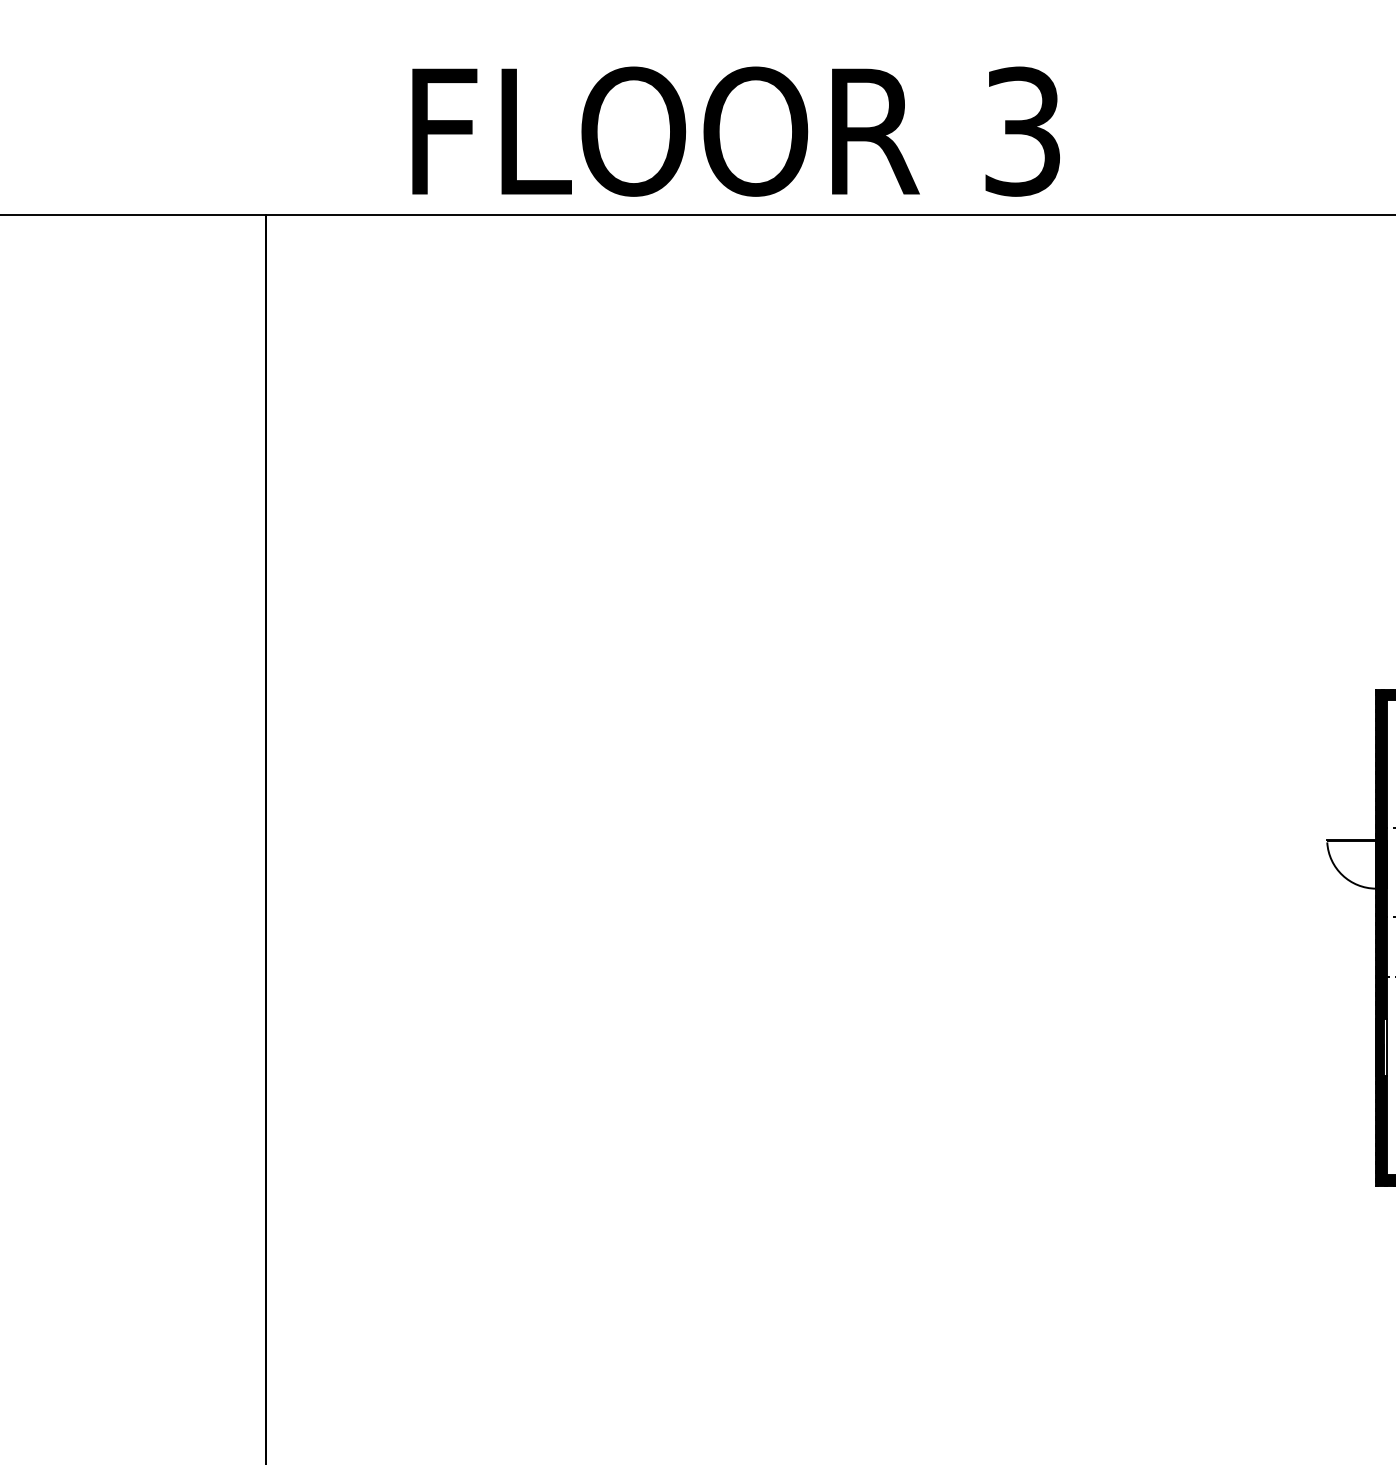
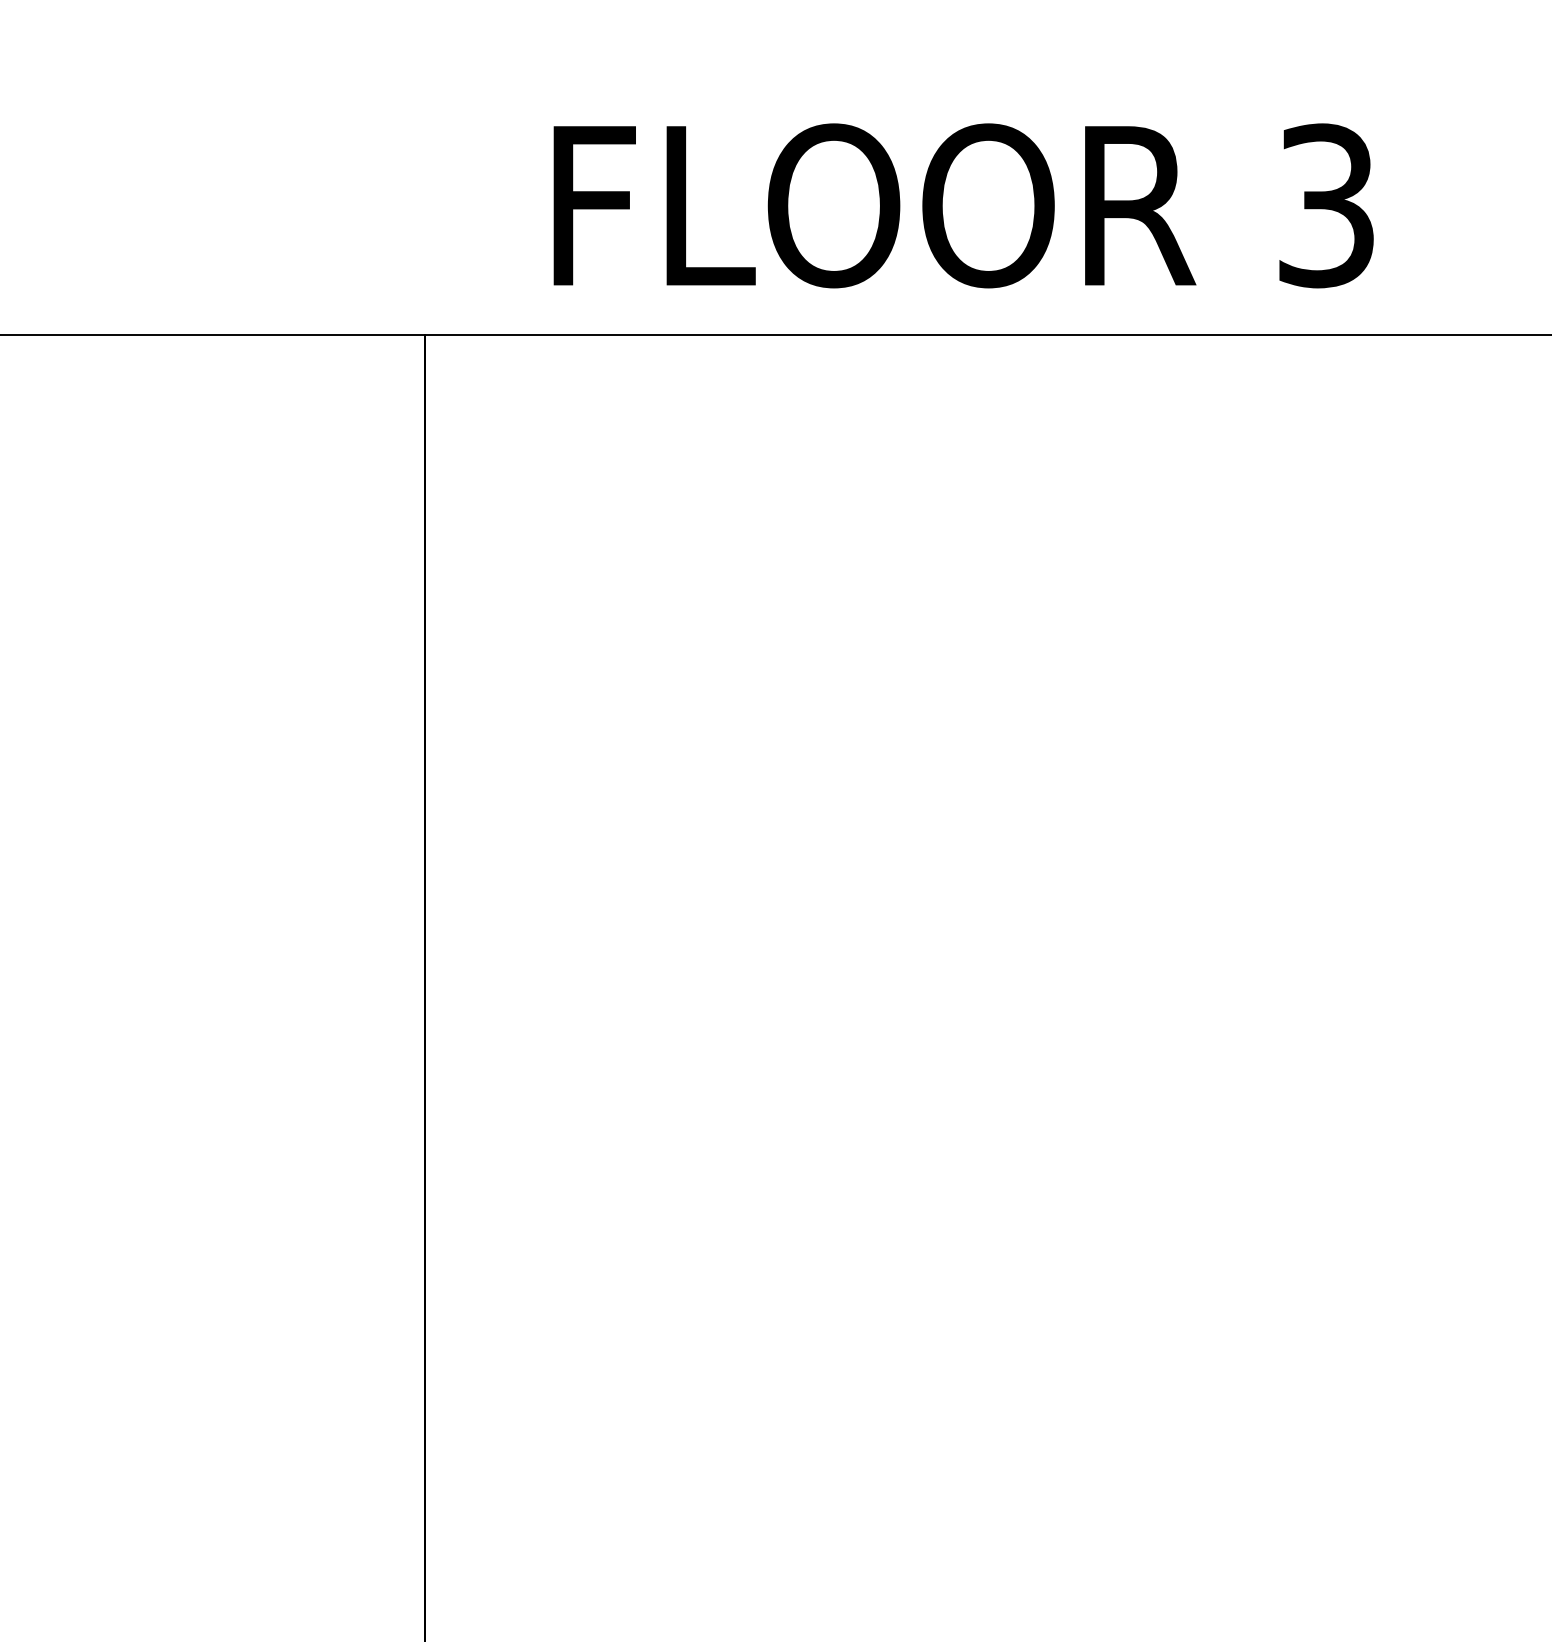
text: (735, 131) -> (962, 205), moved

